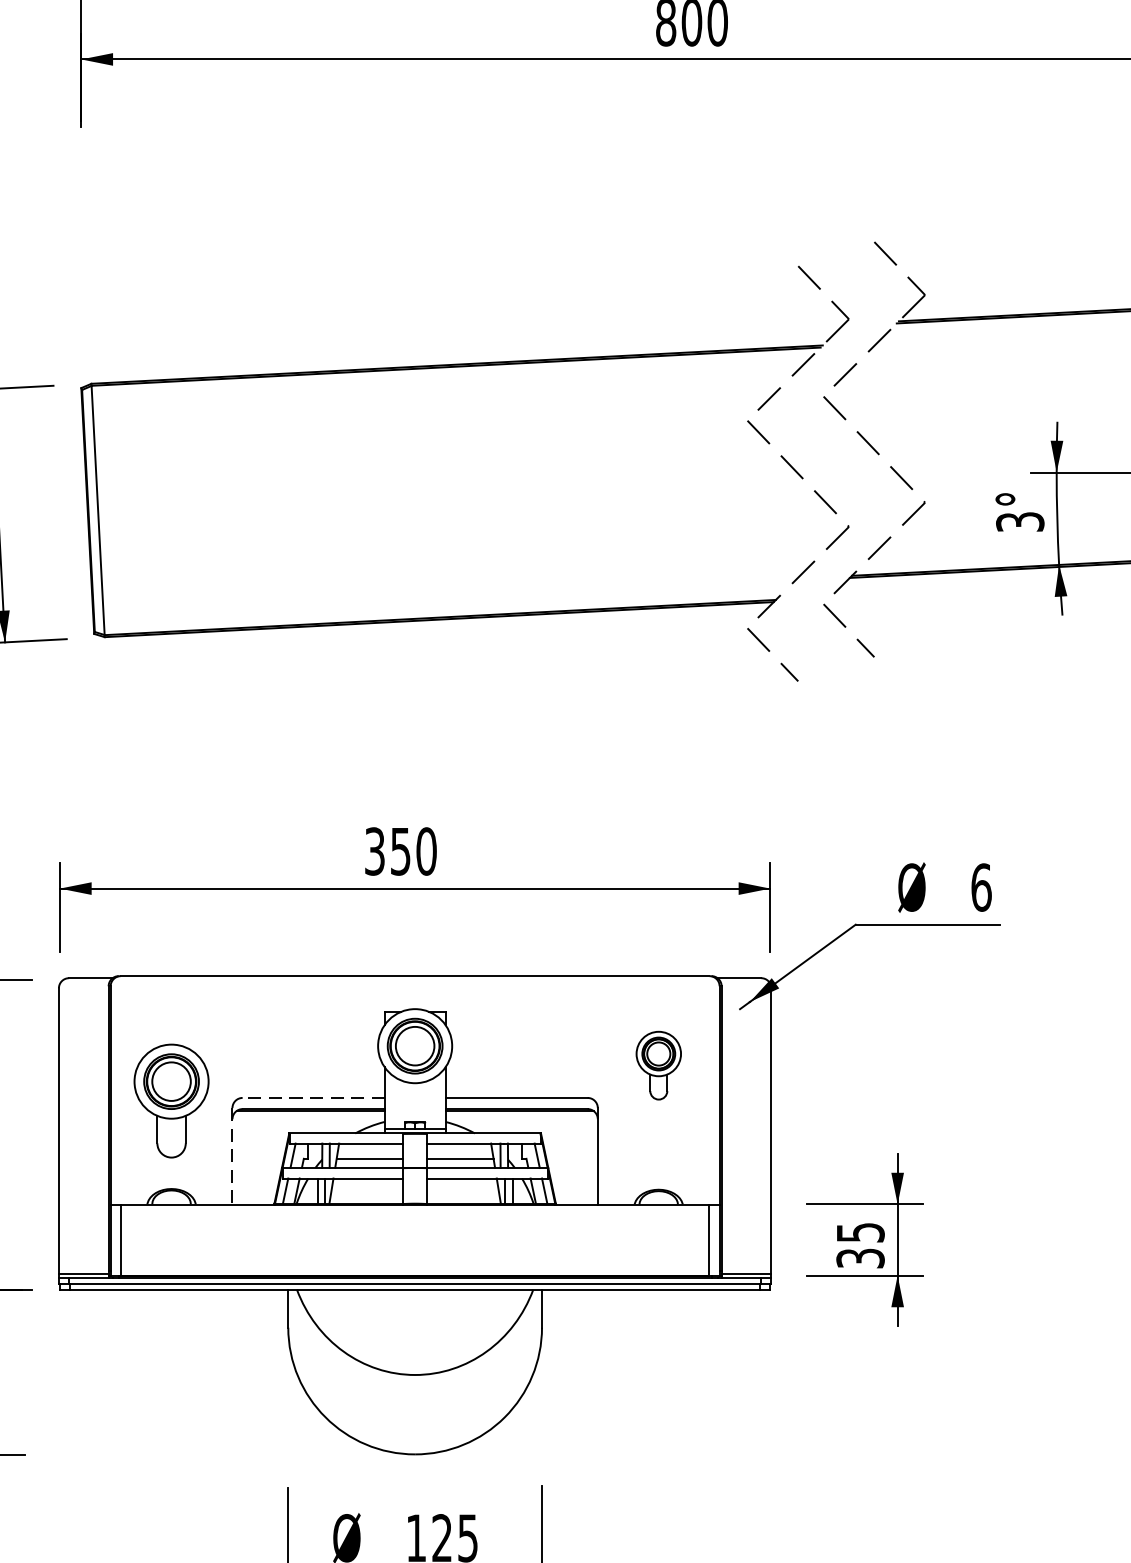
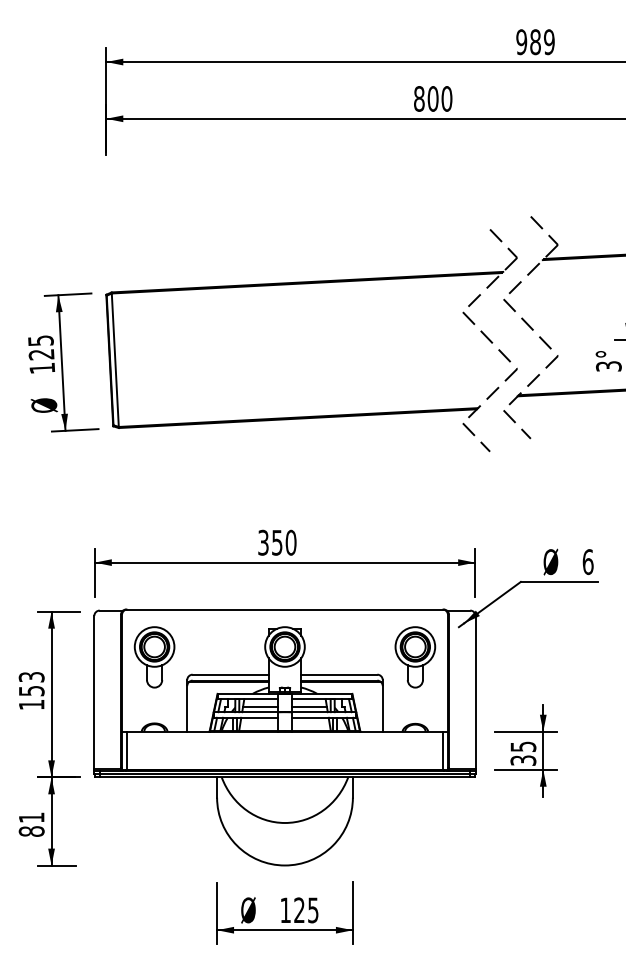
part: (658, 1065) -> (415, 657), size x1.67
line: (313, 1097) -> (230, 674), dashed -> solid
part: (171, 1101) -> (154, 657), moved
line: (232, 1155) -> (187, 705), dashed -> solid

